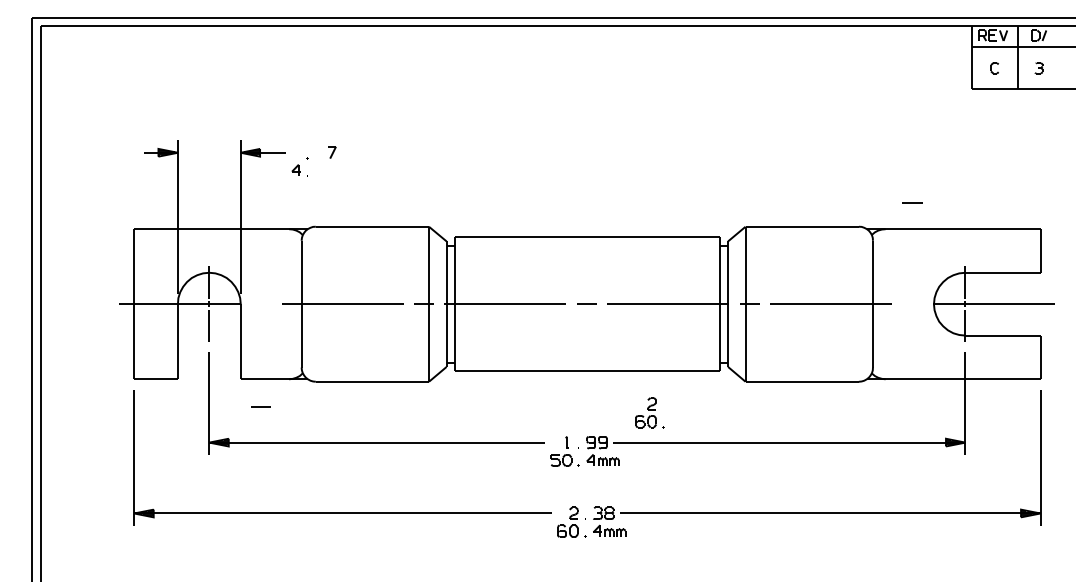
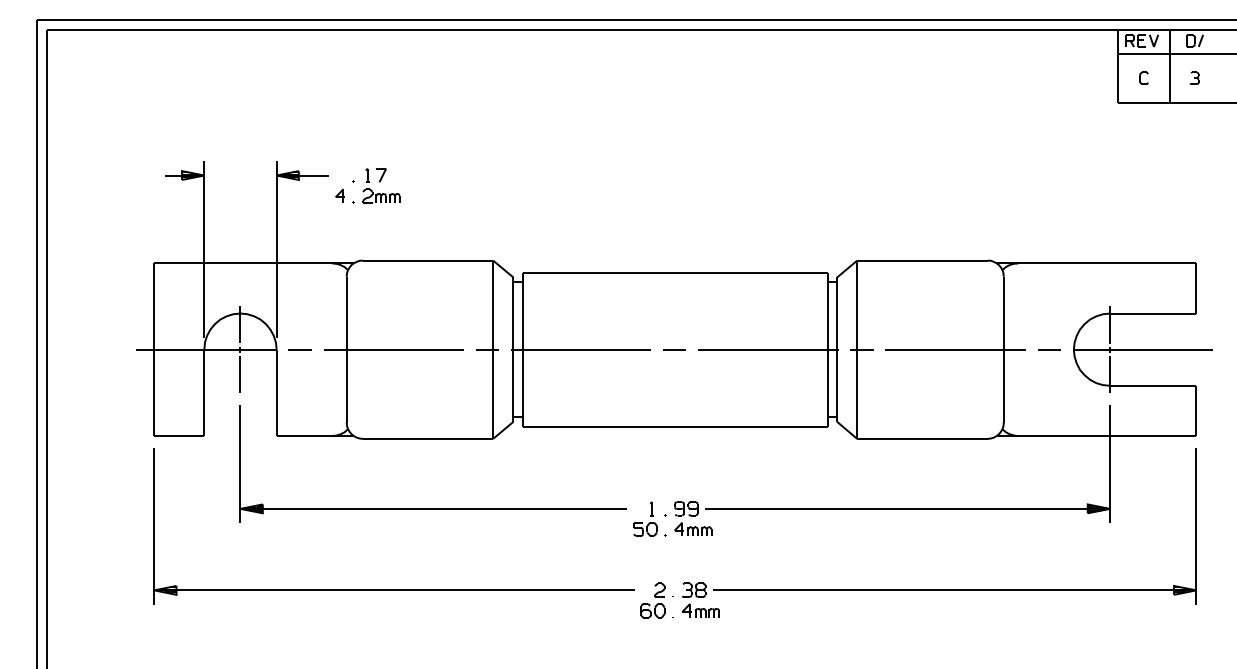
part: (331, 168) -> (380, 193), added
line: (912, 202) -> (1049, 349), moved
line: (260, 406) -> (299, 349), moved
part: (649, 412) -> (746, 474), removed

